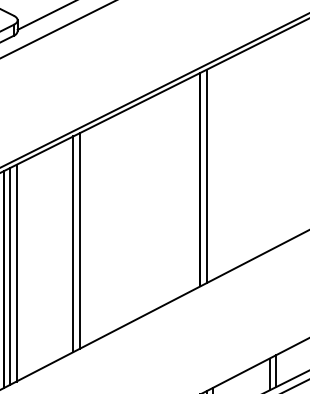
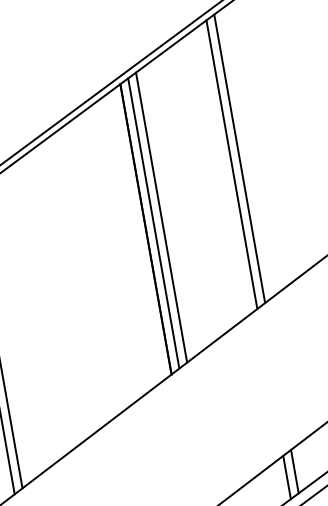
line: (276, 141) -> (240, 159), added
line: (269, 144) -> (231, 164), added
line: (212, 172) -> (160, 216), added

